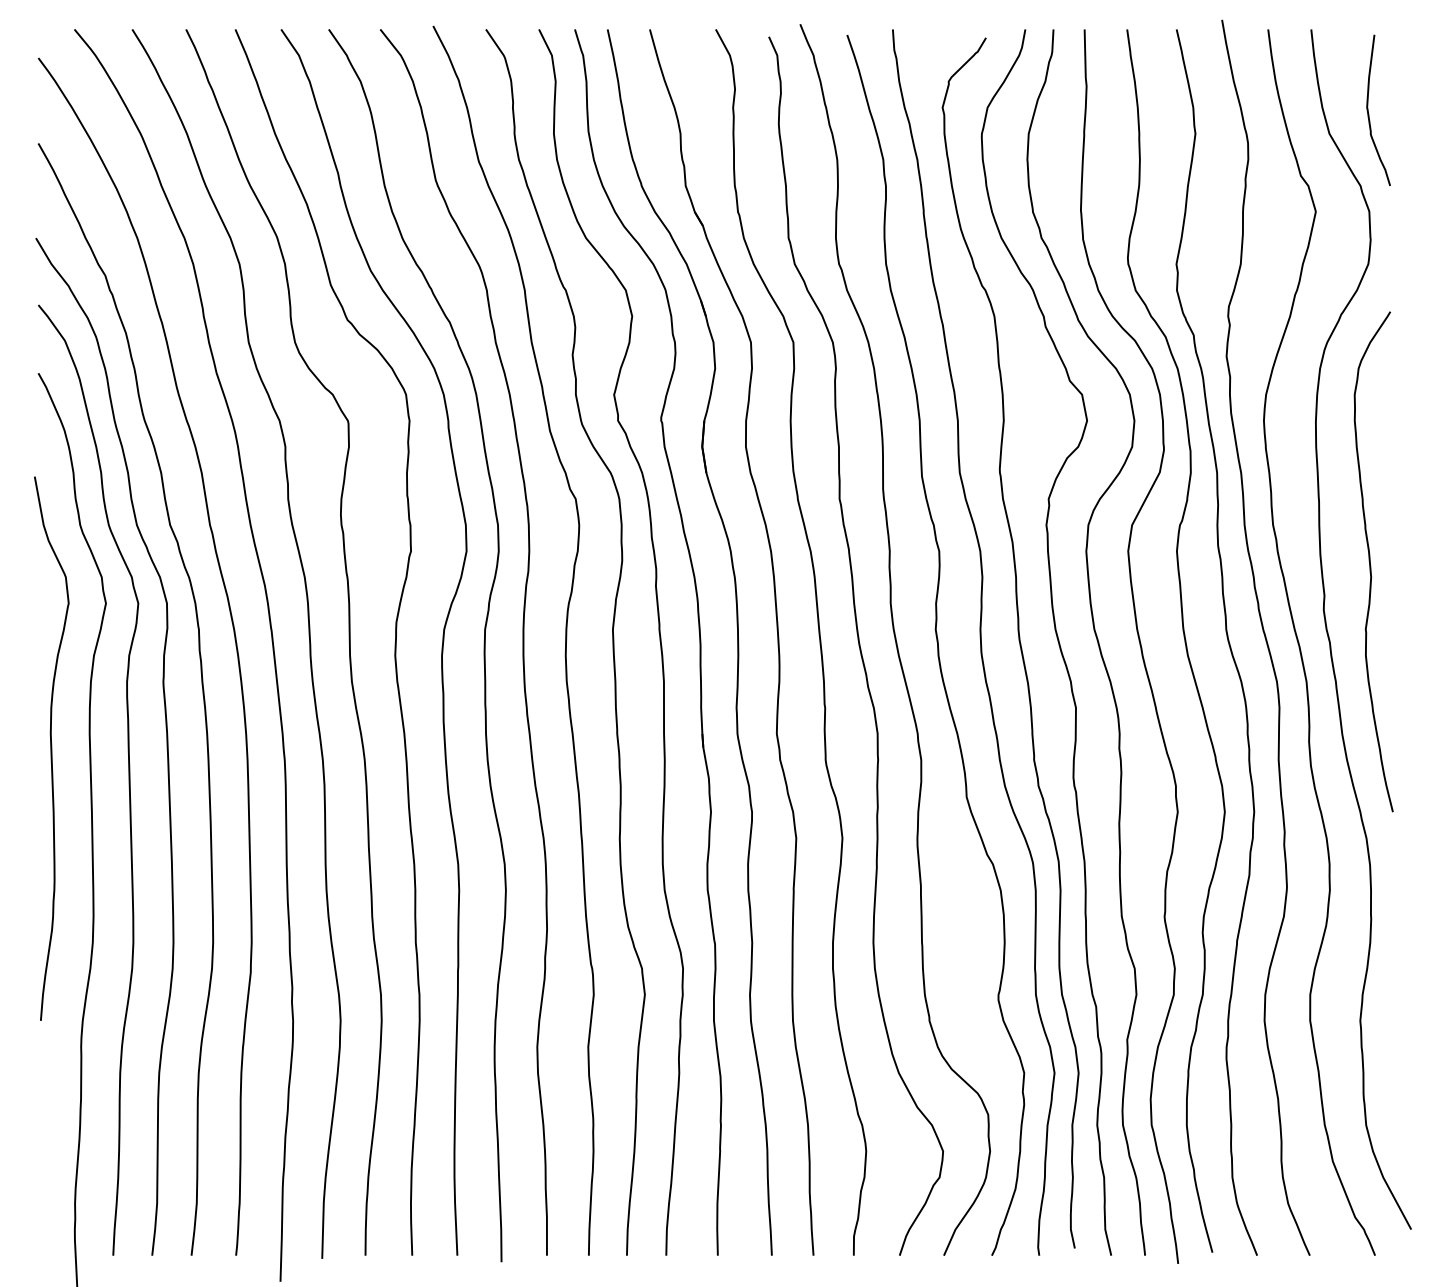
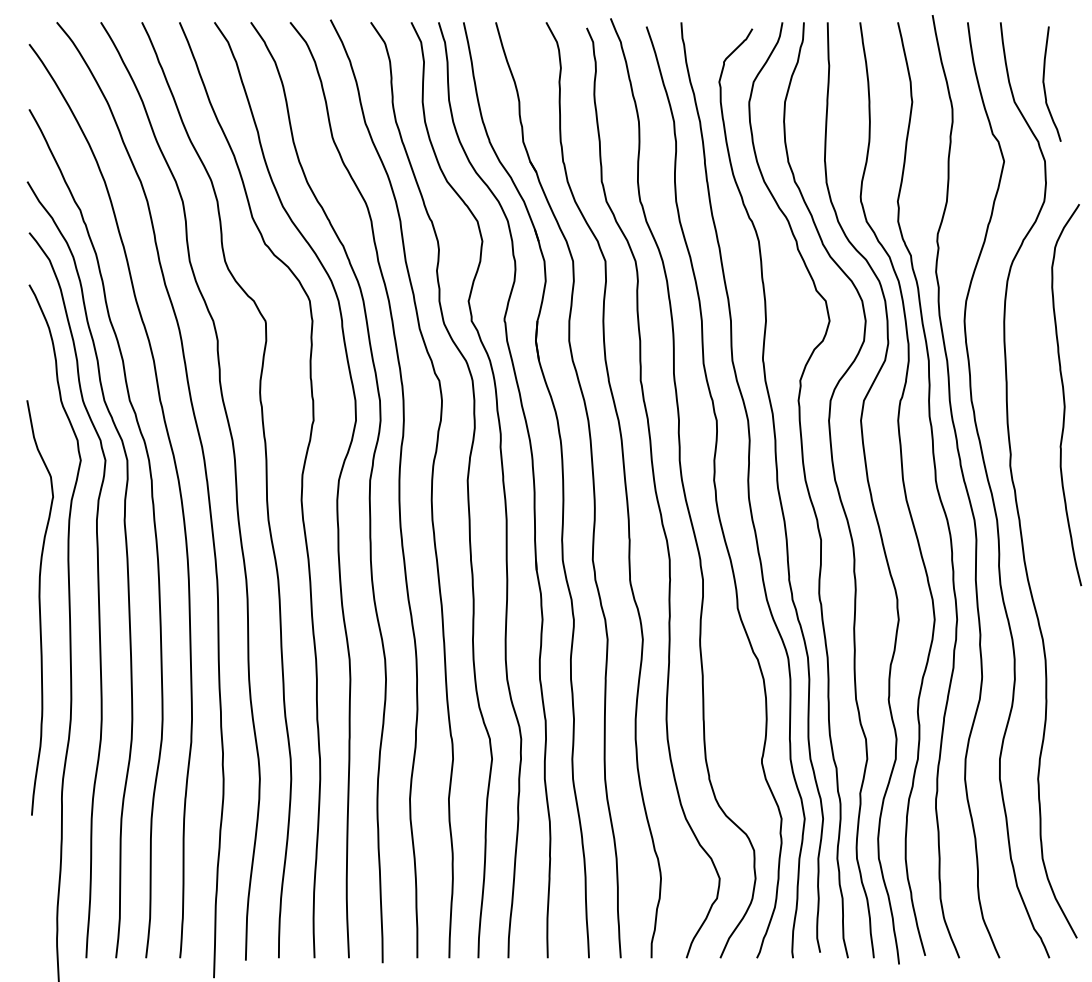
curve: (1370, 561) -> (1064, 394), moved
curve: (51, 748) -> (39, 607), moved

